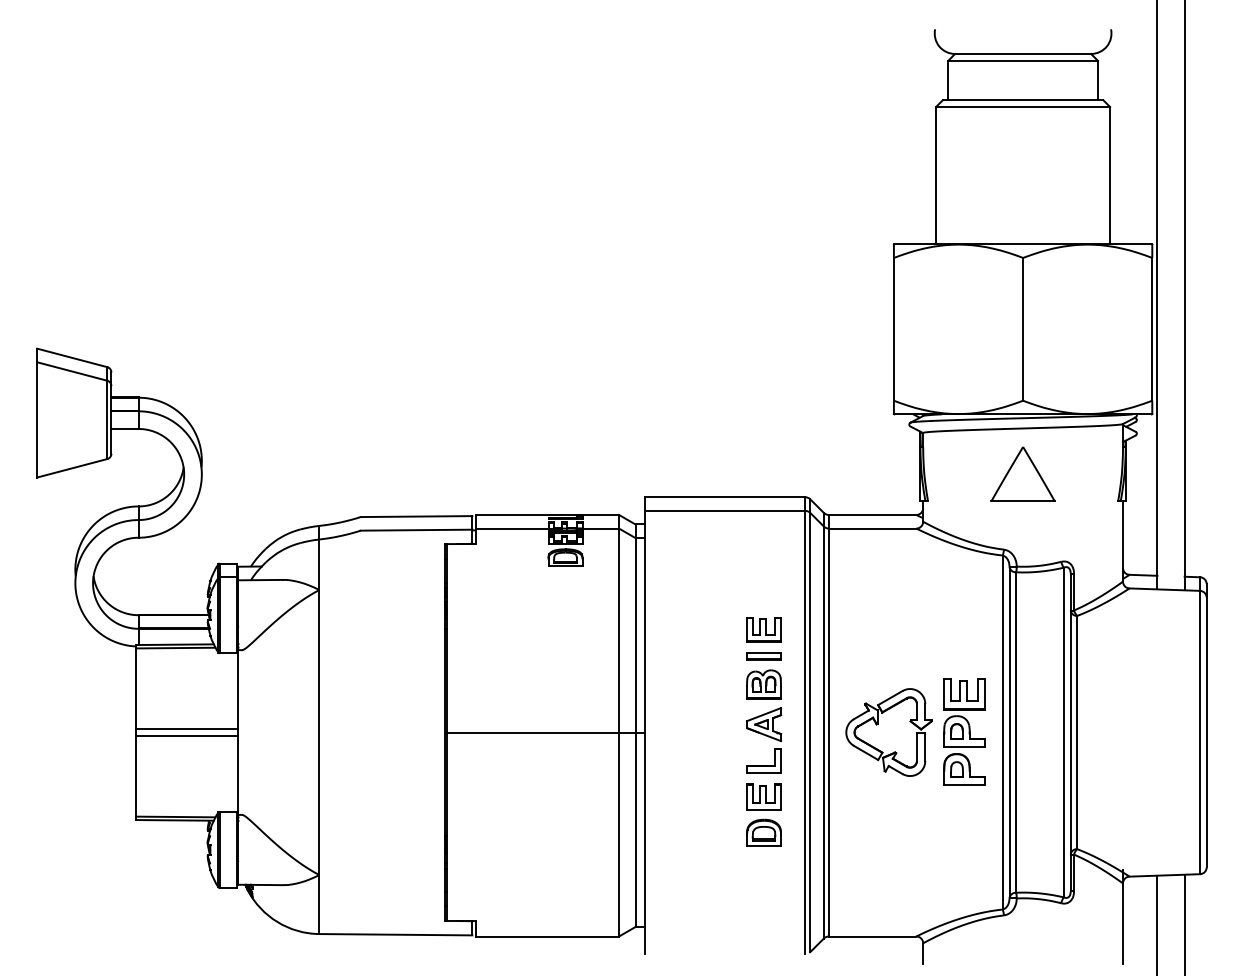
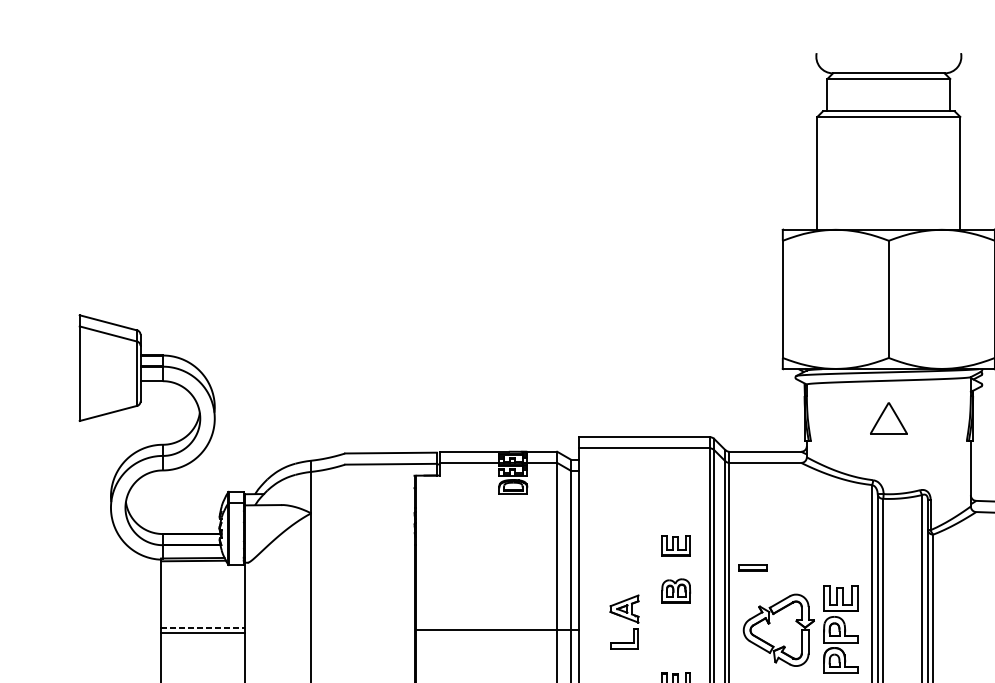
part: (1022, 473) -> (888, 417), size x0.7
part: (763, 656) -> (752, 567), moved
line: (187, 729) -> (203, 627), solid -> dashed
part: (764, 740) -> (624, 622), moved

